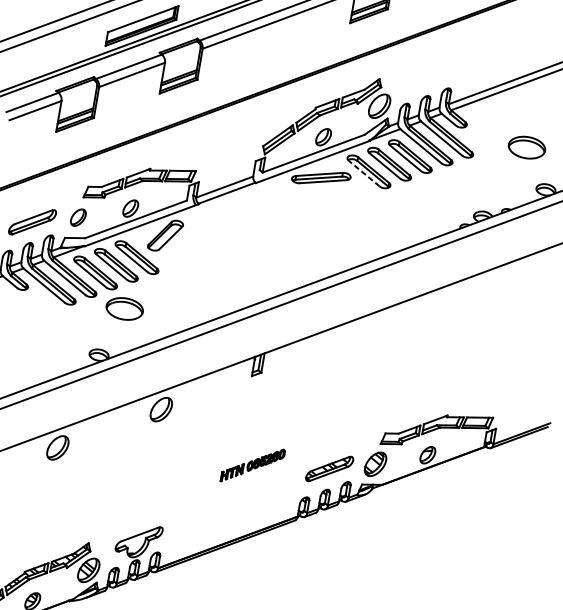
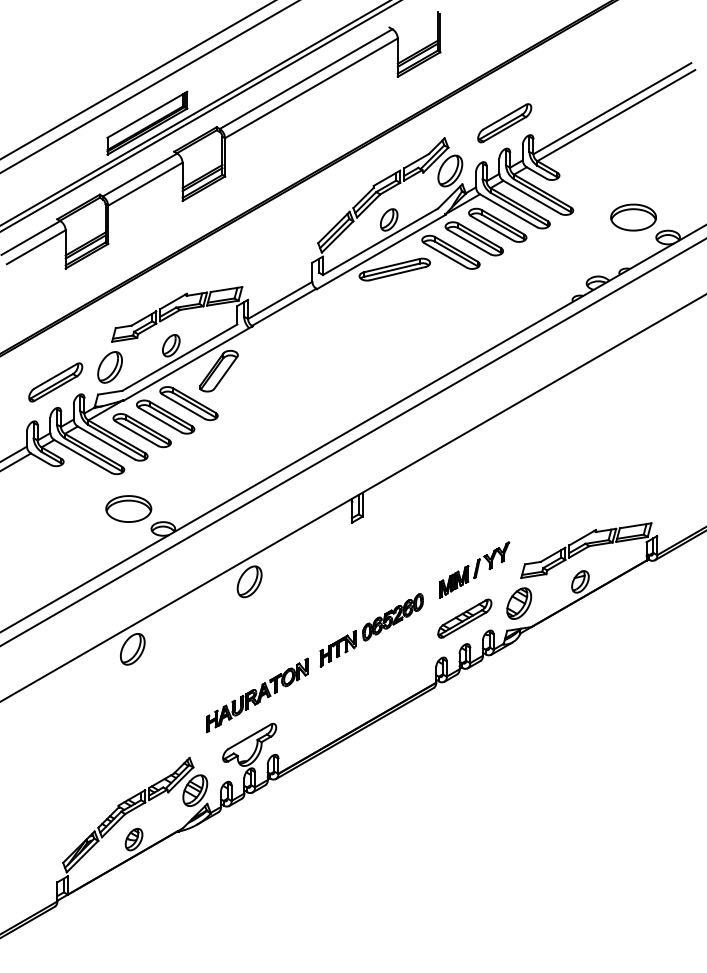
part: (429, 75) -> (504, 123), added
part: (526, 147) -> (633, 217), moved
line: (364, 173) -> (445, 255), dashed -> solid
part: (77, 217) -> (109, 367), size x1.43
part: (124, 308) -> (128, 508), moved
part: (344, 430) -> (474, 569), added
part: (252, 465) -> (371, 630), size x1.43
part: (152, 502) -> (257, 695), added

